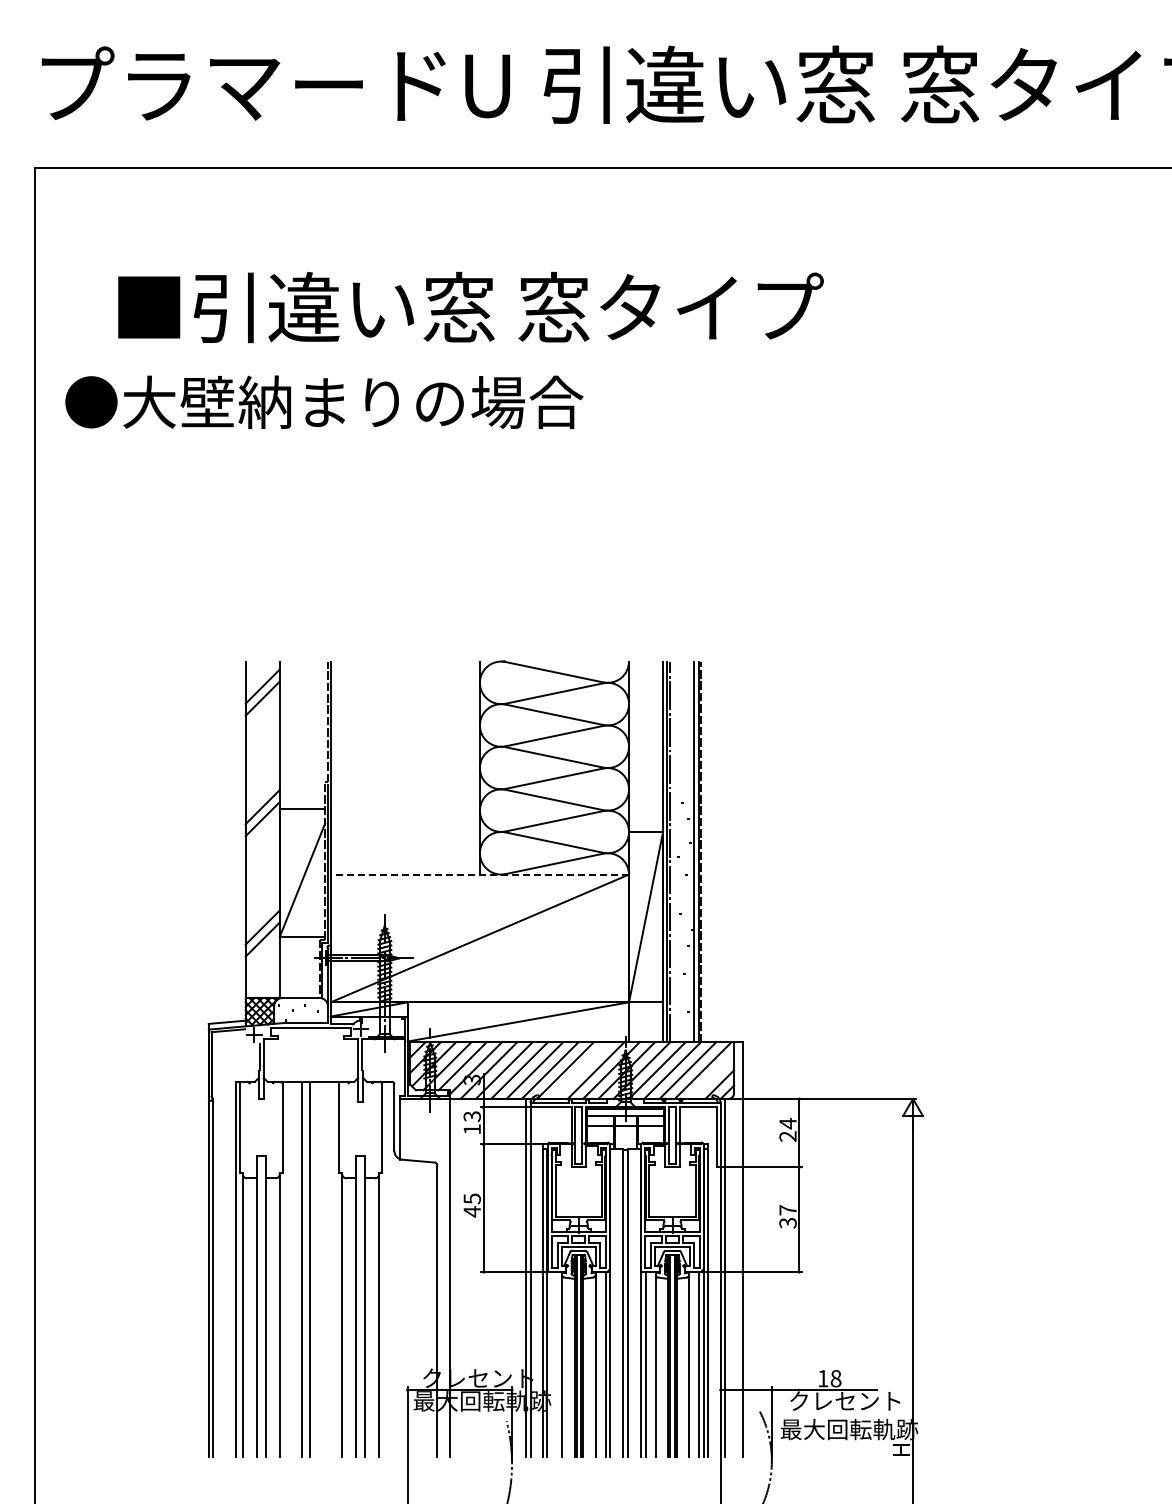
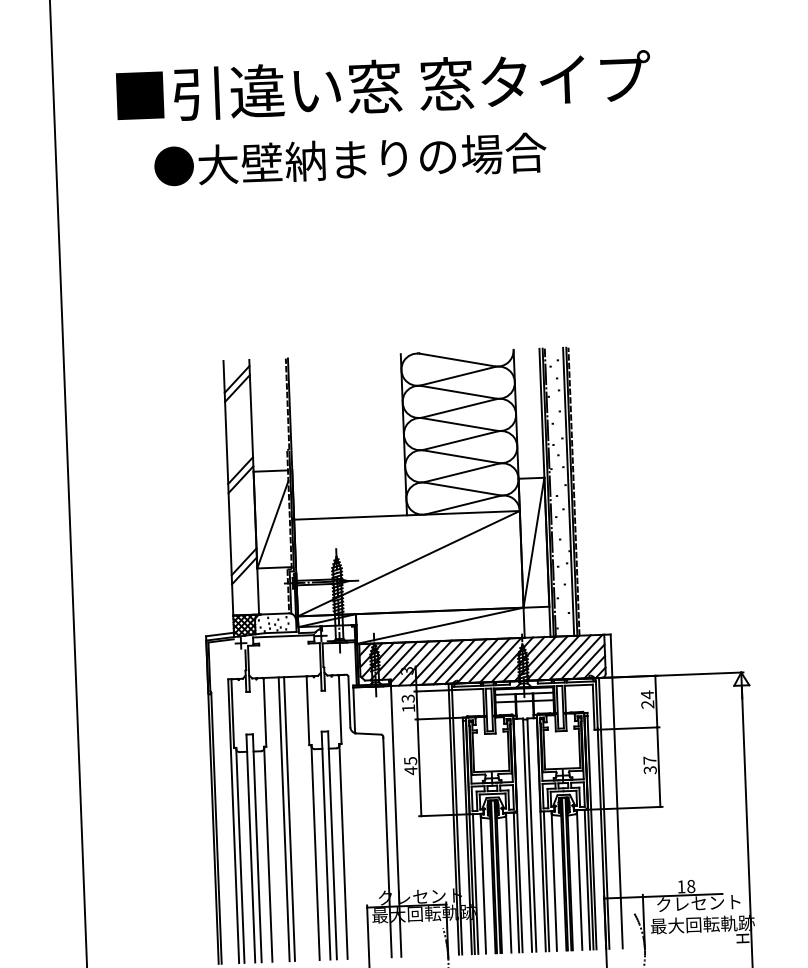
text: (324, 402) -> (350, 159), moved
line: (479, 874) -> (406, 515), dashed -> solid
line: (580, 1070) -> (488, 660), added
line: (712, 1076) -> (588, 661), added
line: (551, 1364) -> (475, 884), added

